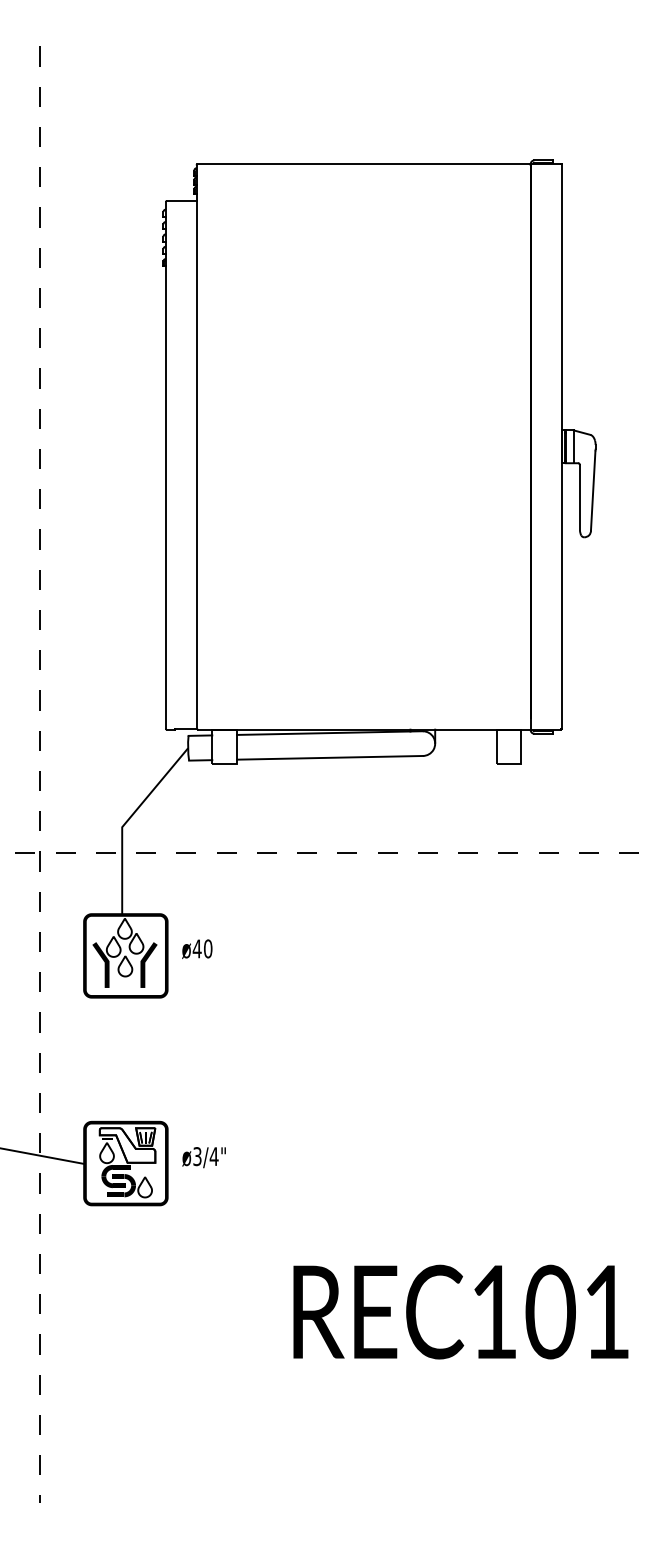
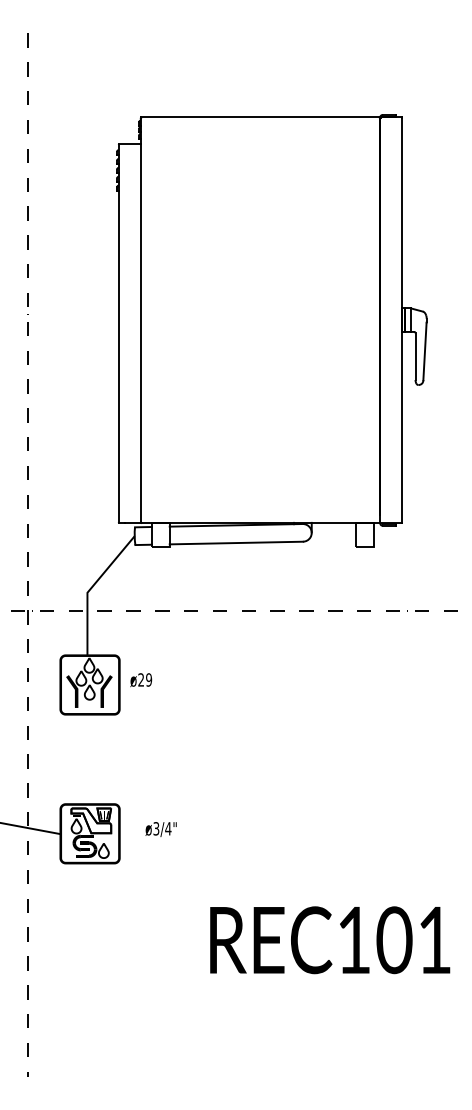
text: (201, 948) -> (144, 679), ø40 -> ø29
text: (203, 1157) -> (160, 829), moved

